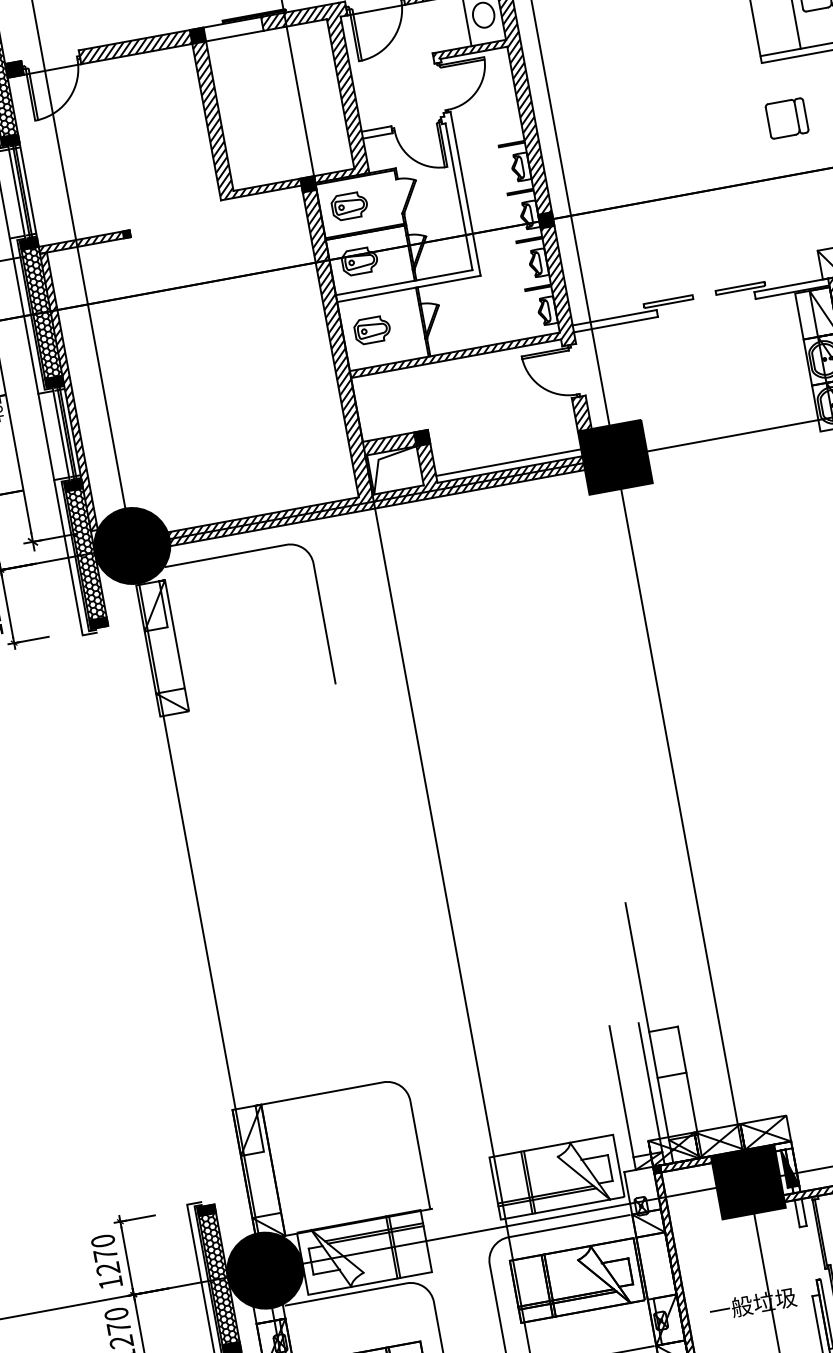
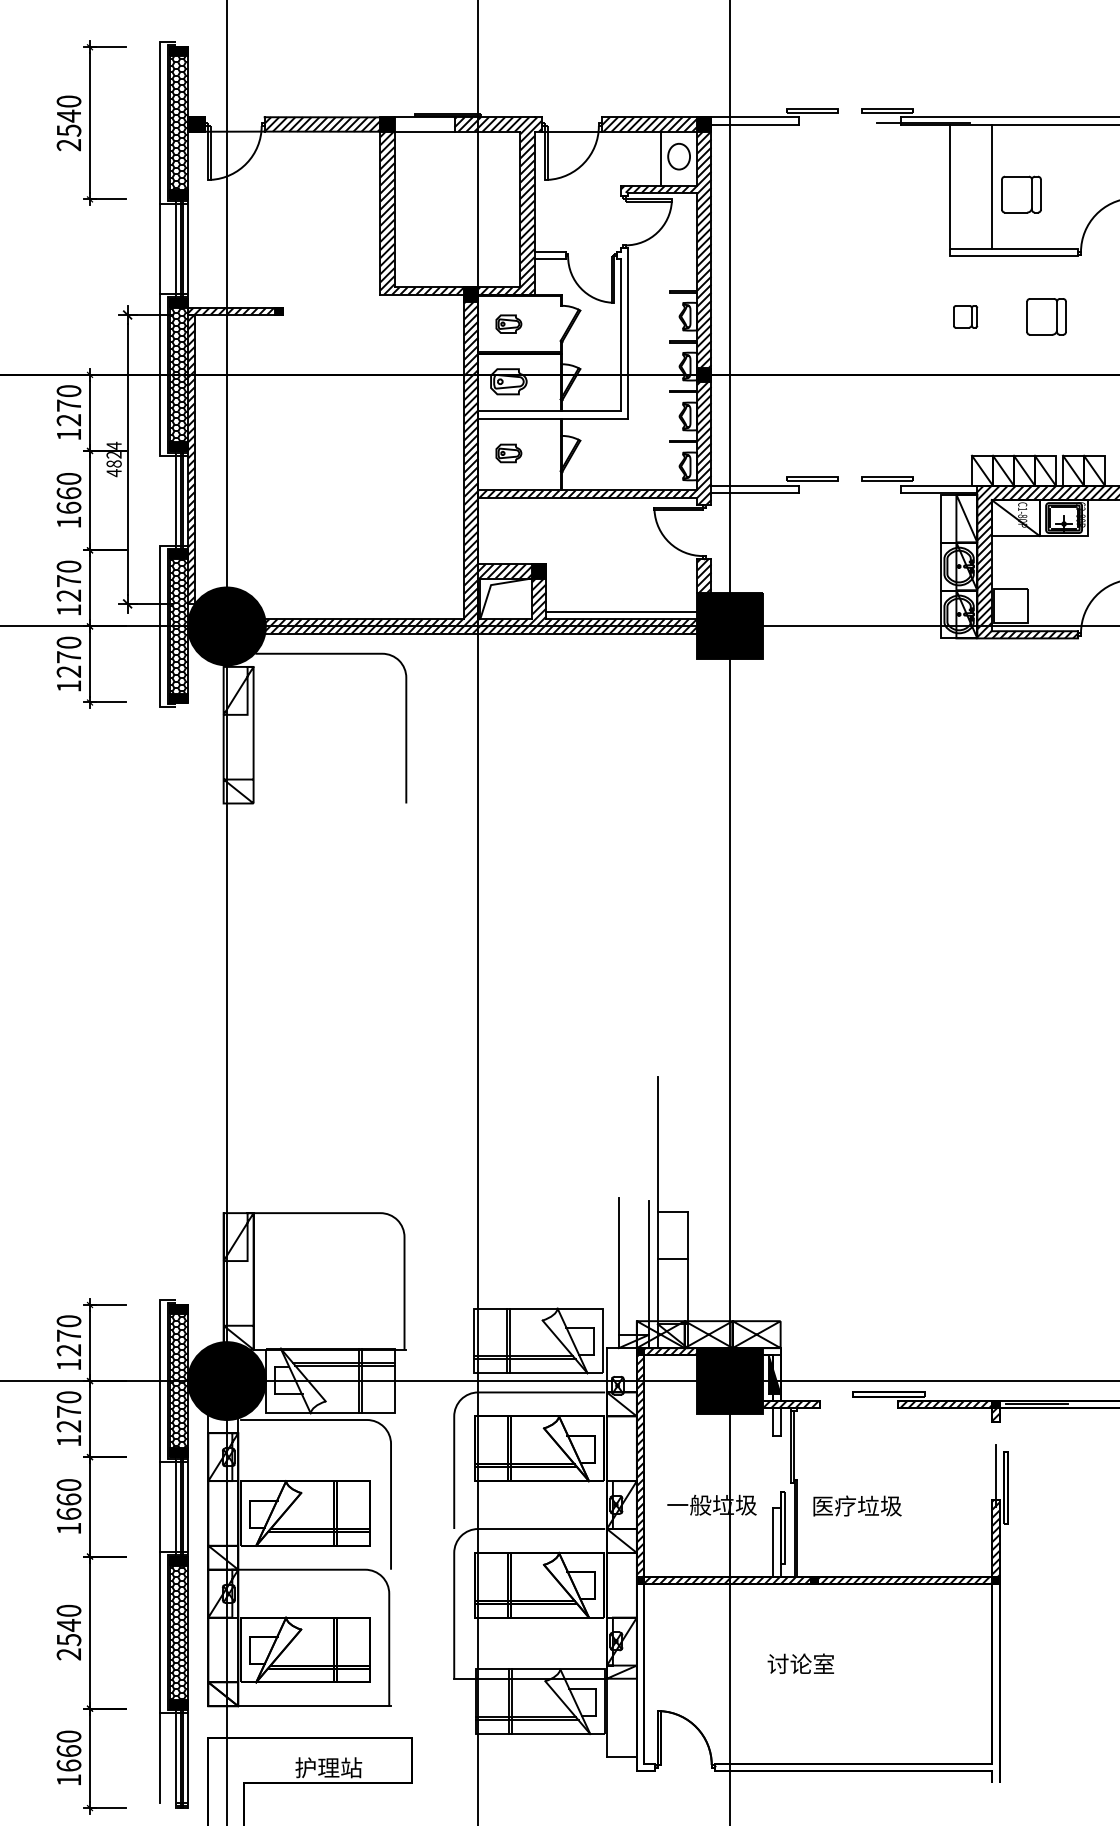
part: (786, 118) -> (965, 316), size x0.6
part: (349, 205) -> (508, 323), size x0.7
part: (372, 330) -> (508, 453), size x0.7
line: (46, 436) -> (160, 500), removed

